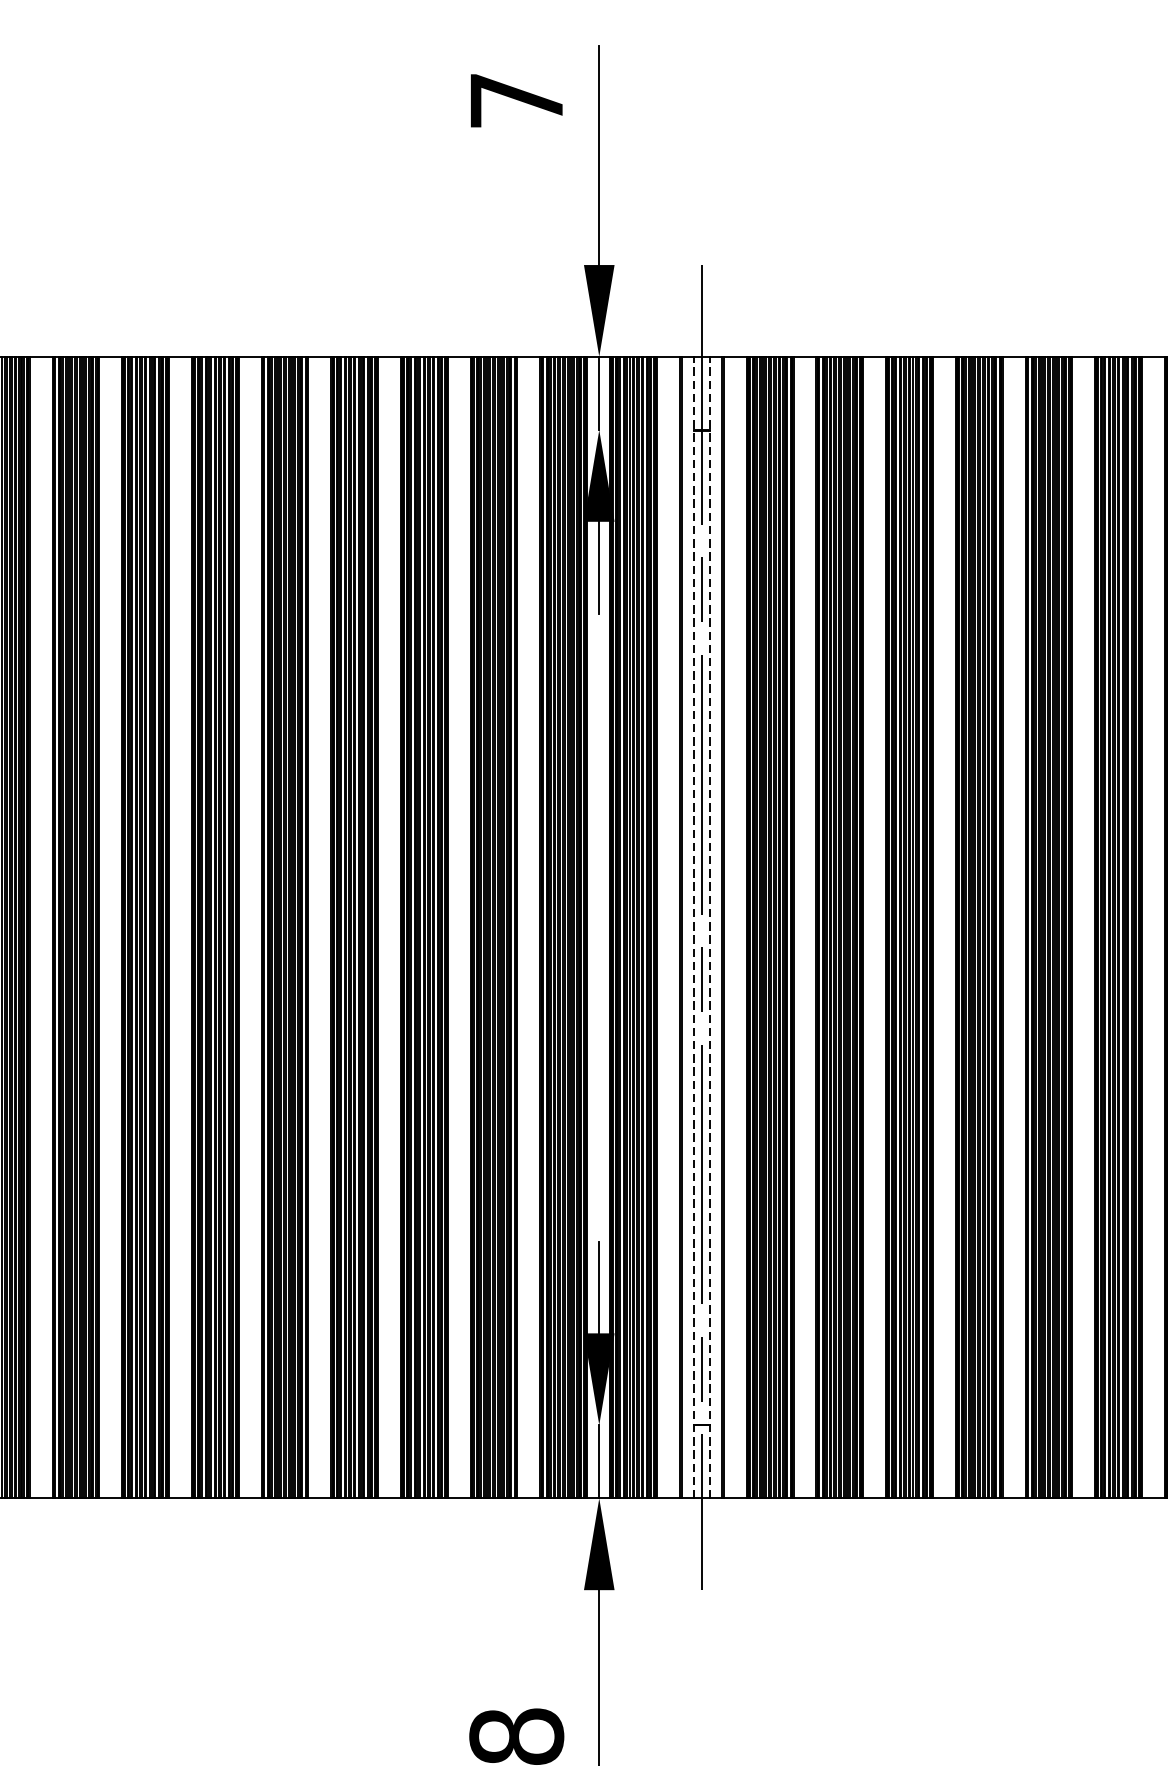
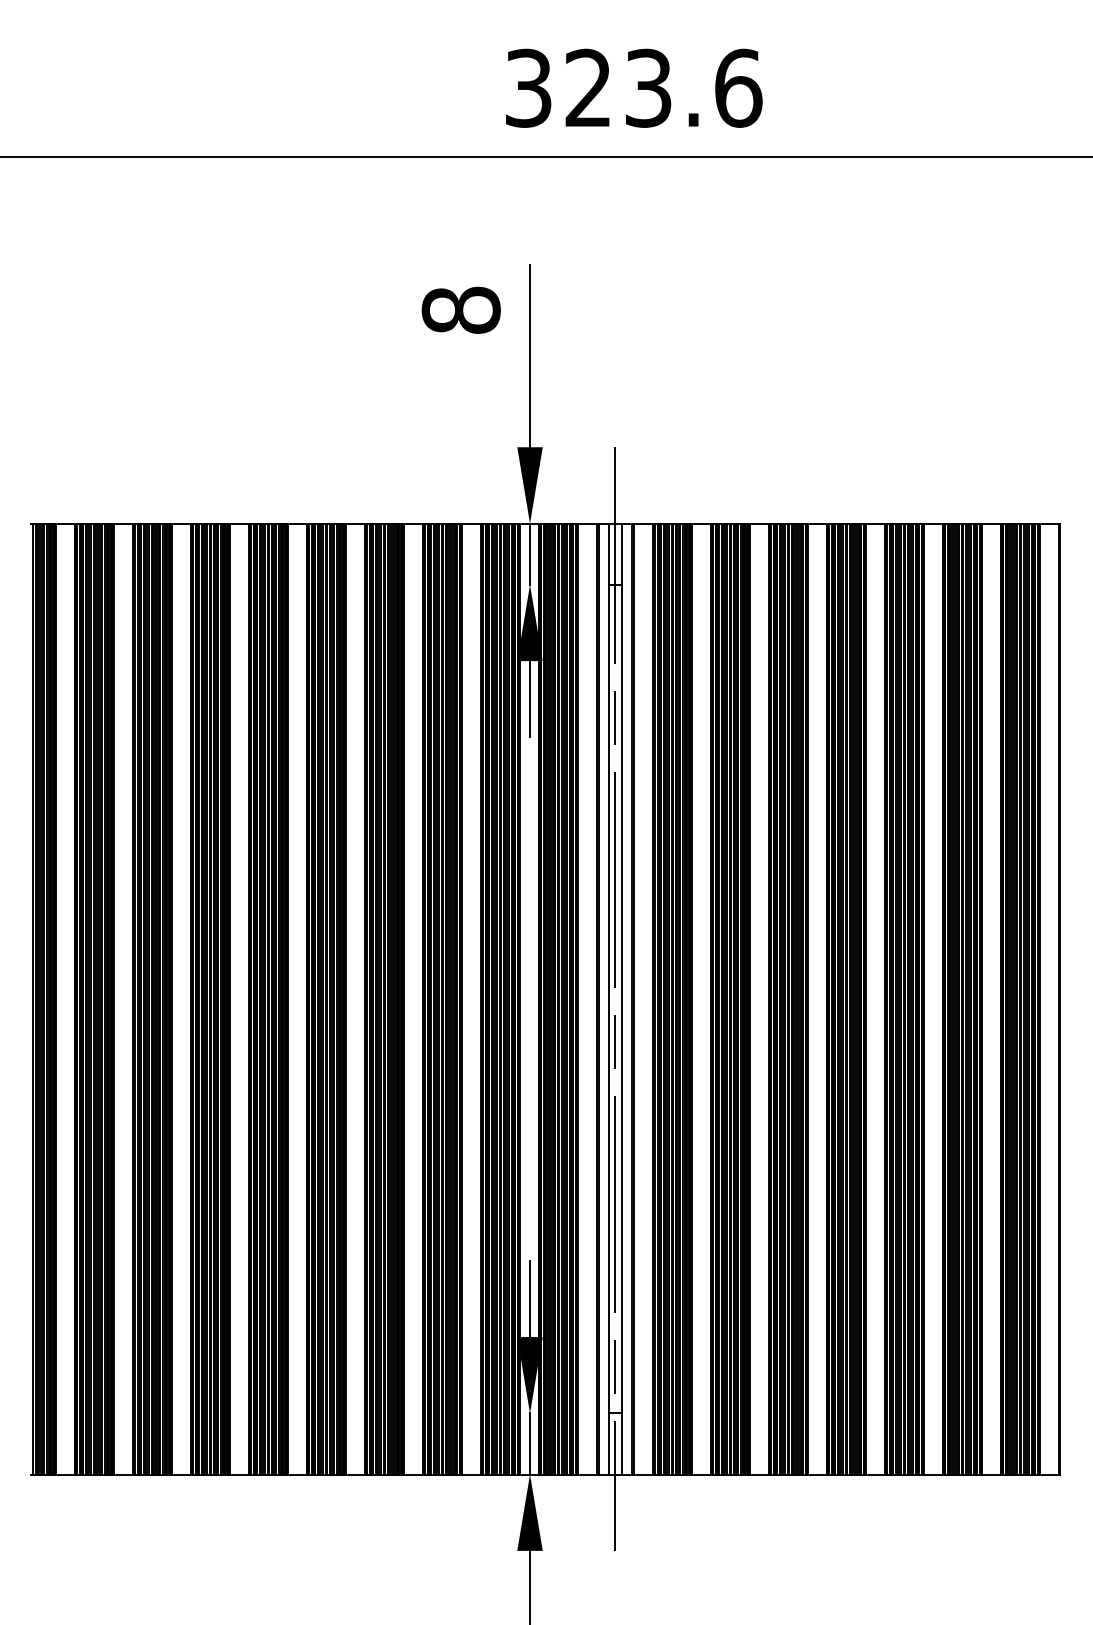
text: (515, 99) -> (460, 309), 7 -> 8
line: (693, 926) -> (608, 998), dashed -> solid
line: (709, 926) -> (621, 998), dashed -> solid

